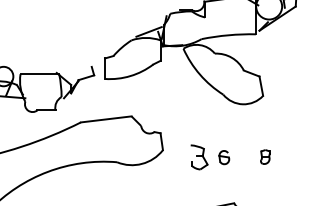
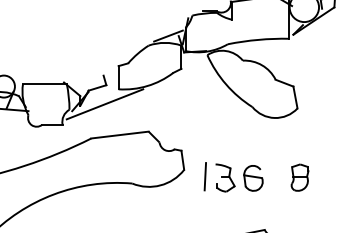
line: (92, 91) -> (104, 103), added
line: (181, 156) -> (205, 177), added
part: (265, 156) -> (300, 177), size x1.67
part: (224, 157) -> (253, 178), size x1.67

